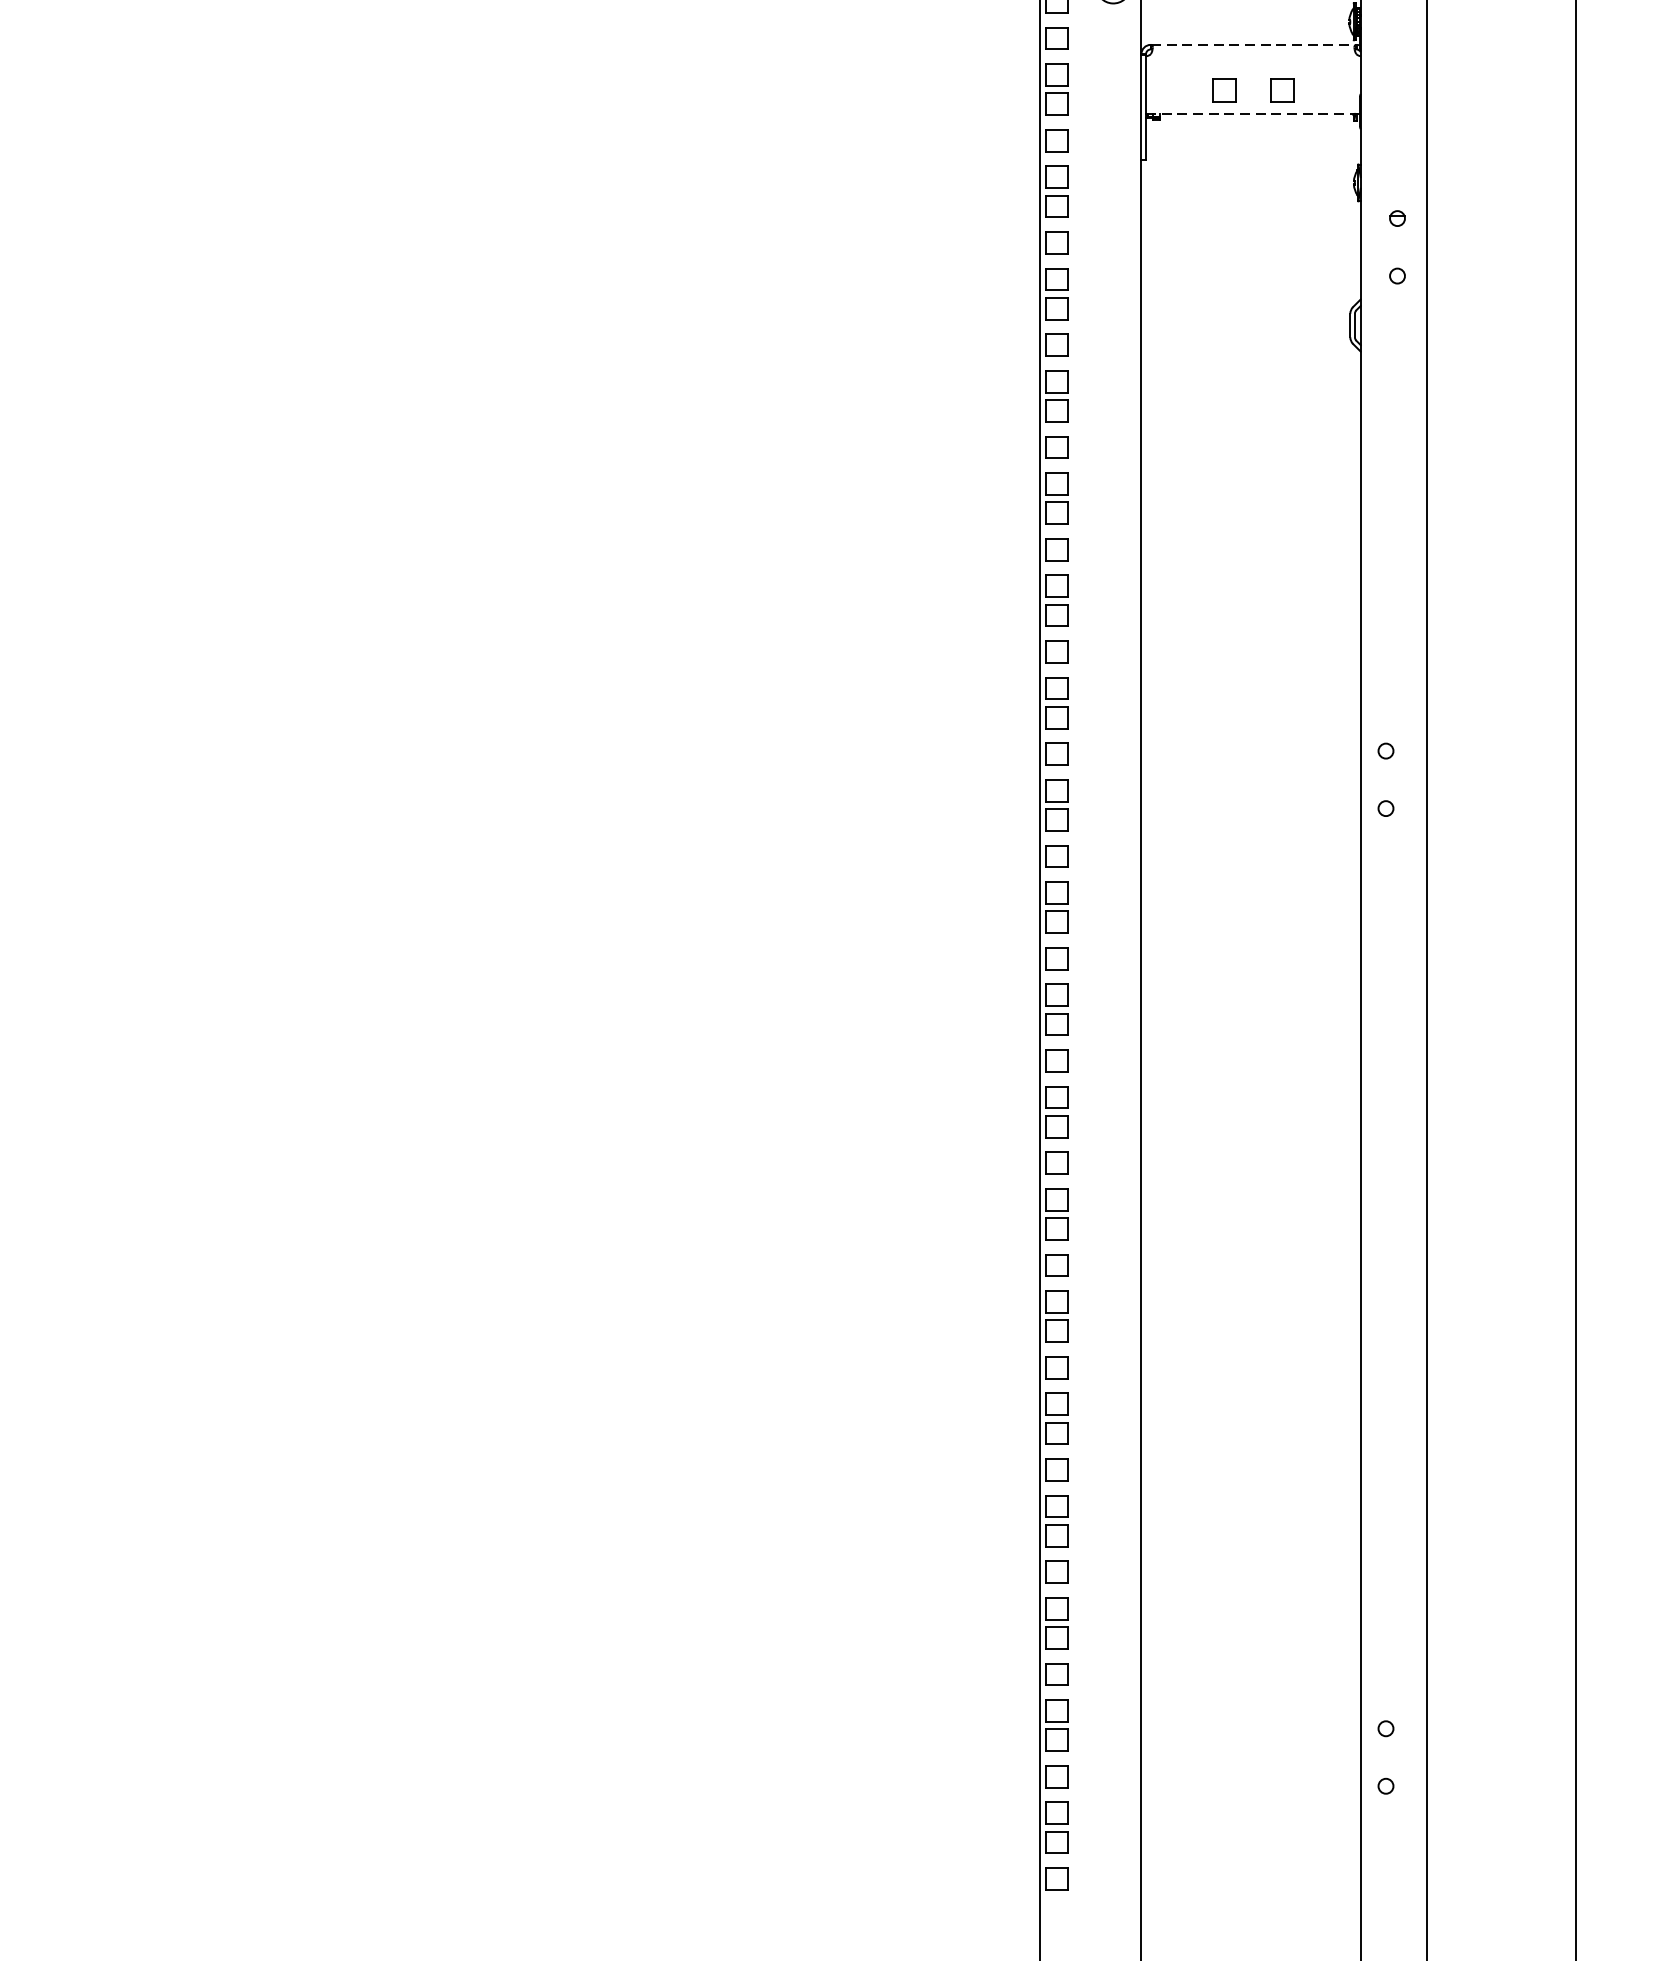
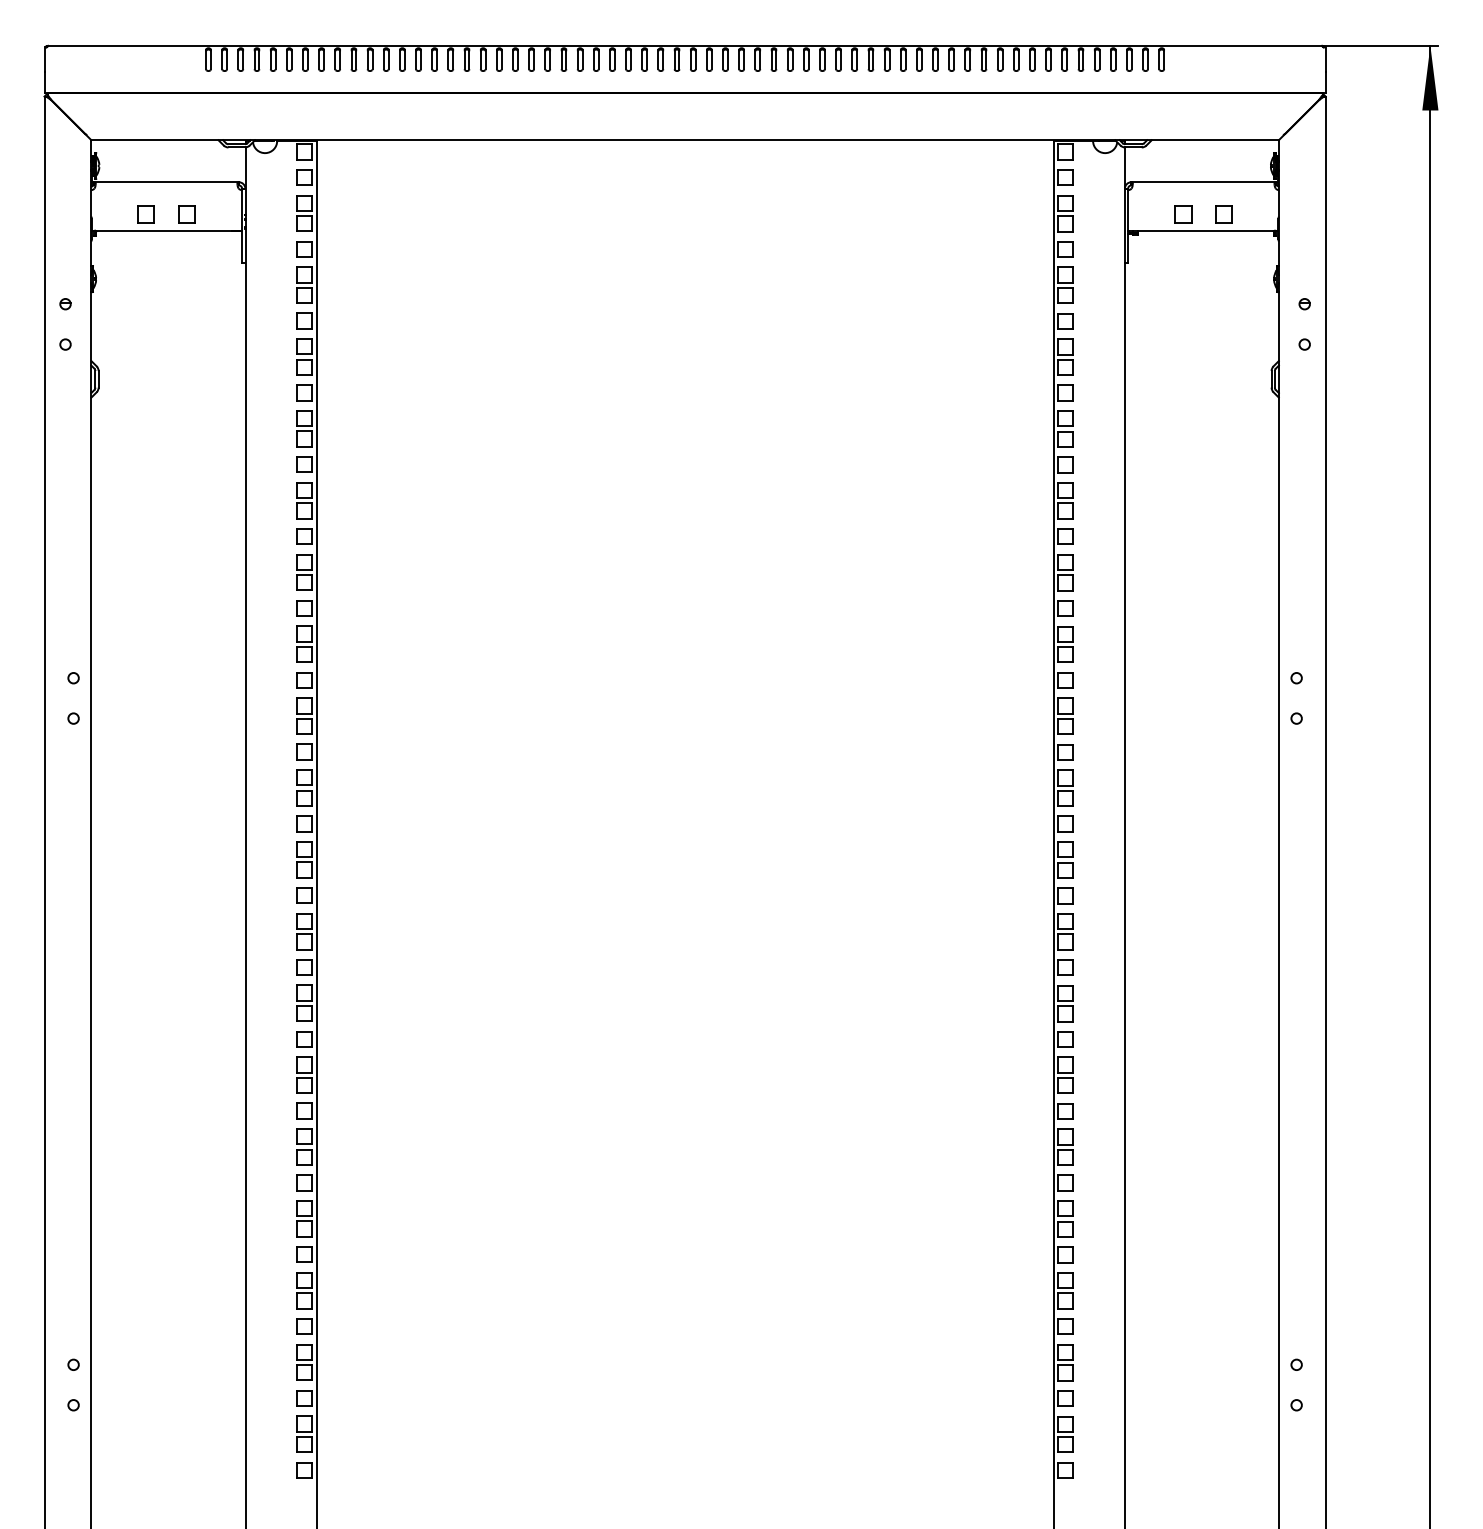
line: (1254, 45) -> (1204, 182), dashed -> solid
line: (1253, 113) -> (1203, 230), dashed -> solid

